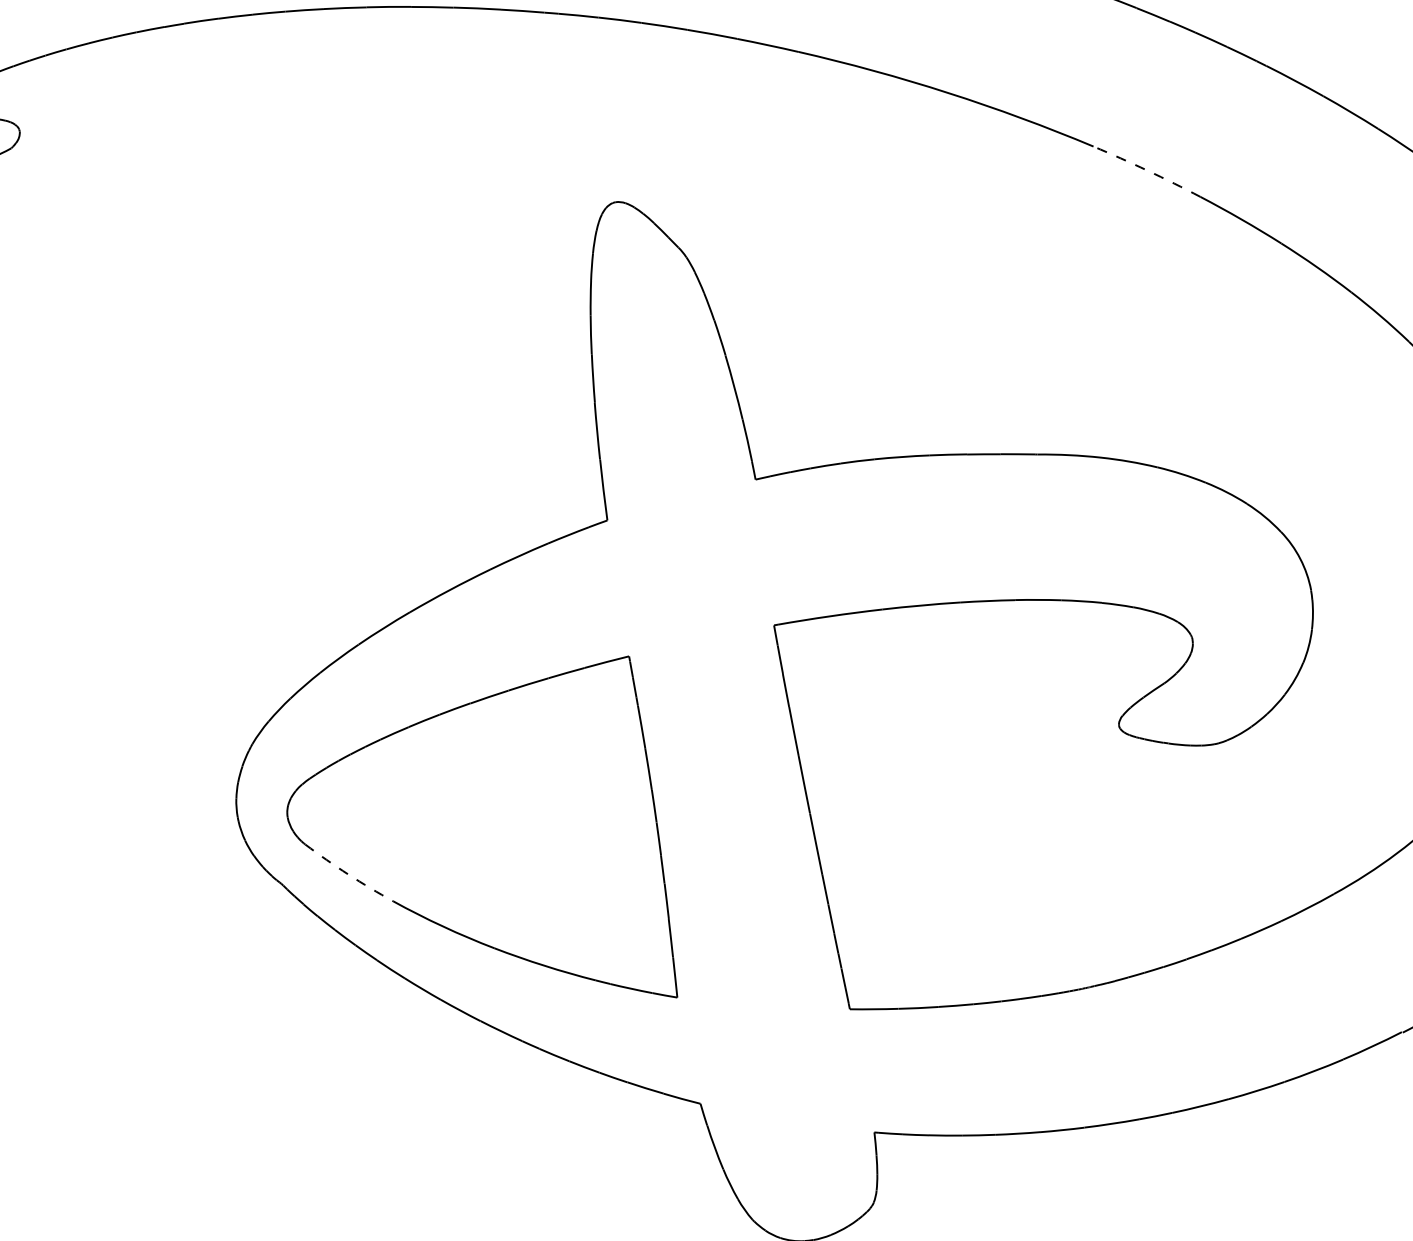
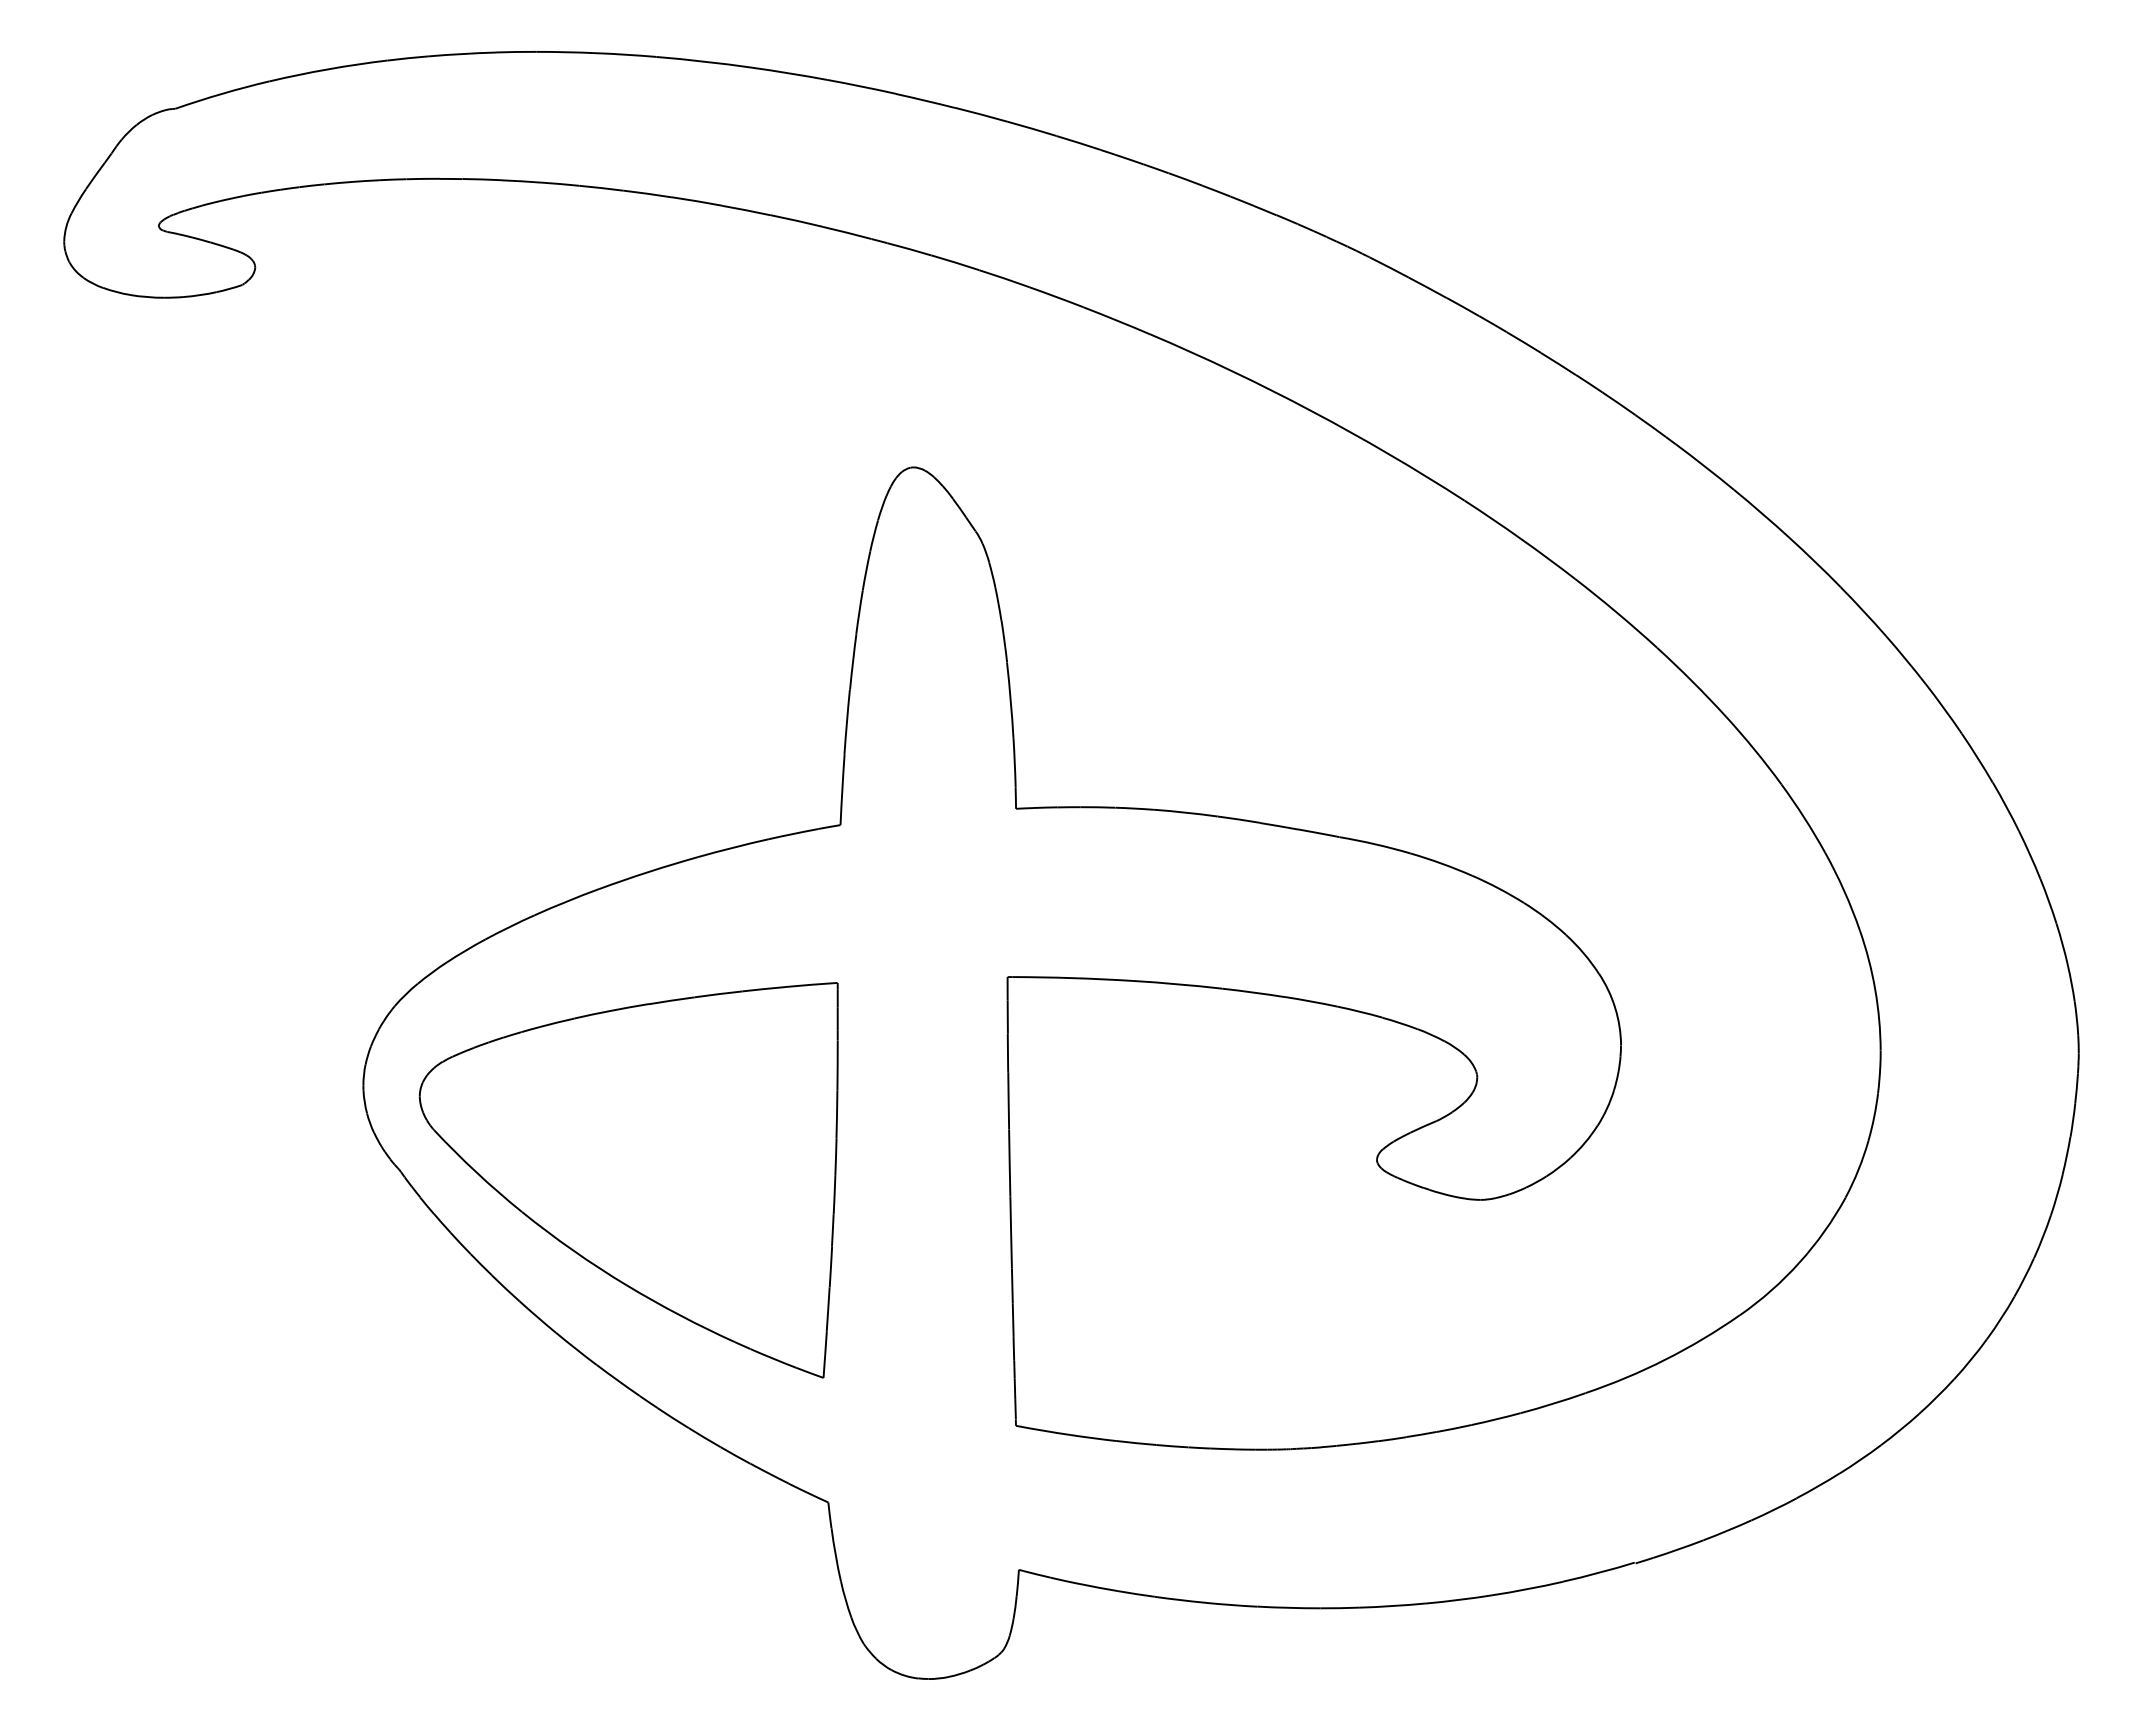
arc: (1147, 170) -> (1520, 538), dashed -> solid
arc: (348, 874) -> (476, 1172), dashed -> solid

